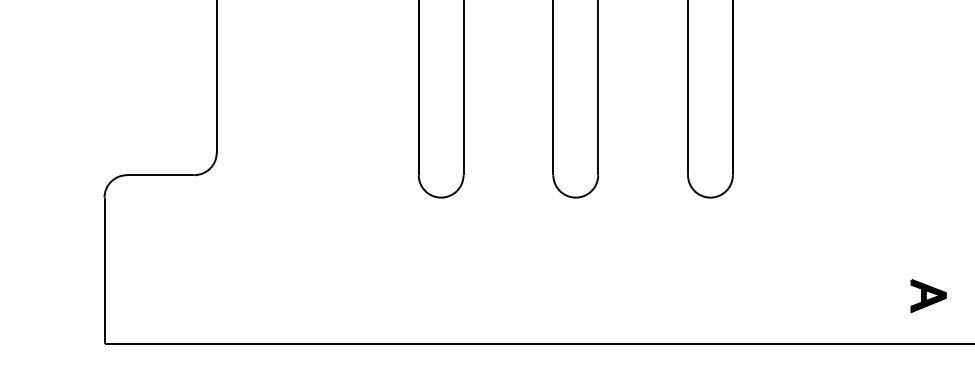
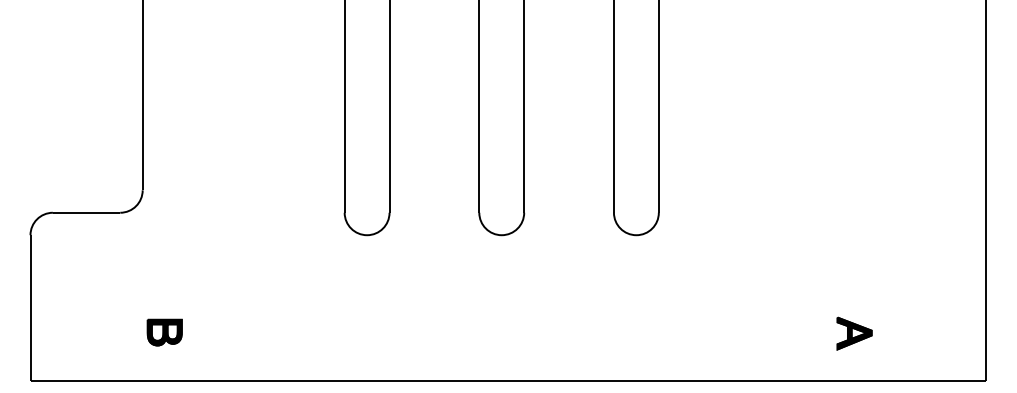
part: (238, 294) -> (164, 332), added

